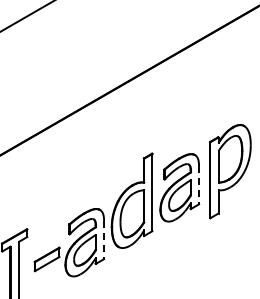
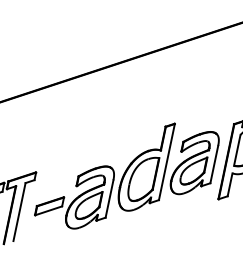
line: (199, 185) -> (214, 164), dashed -> solid
line: (104, 240) -> (109, 199), dashed -> solid

